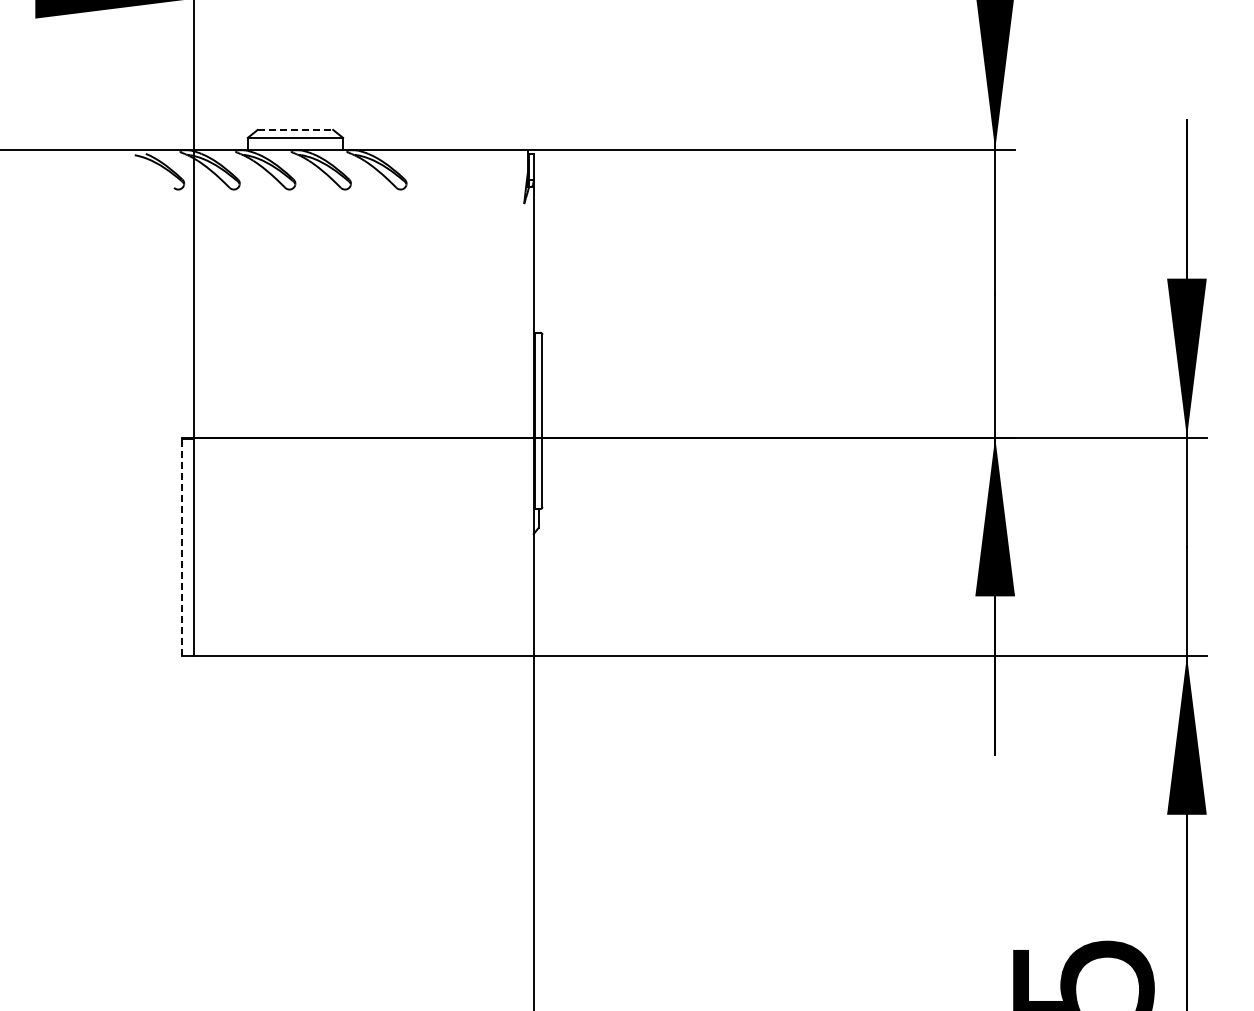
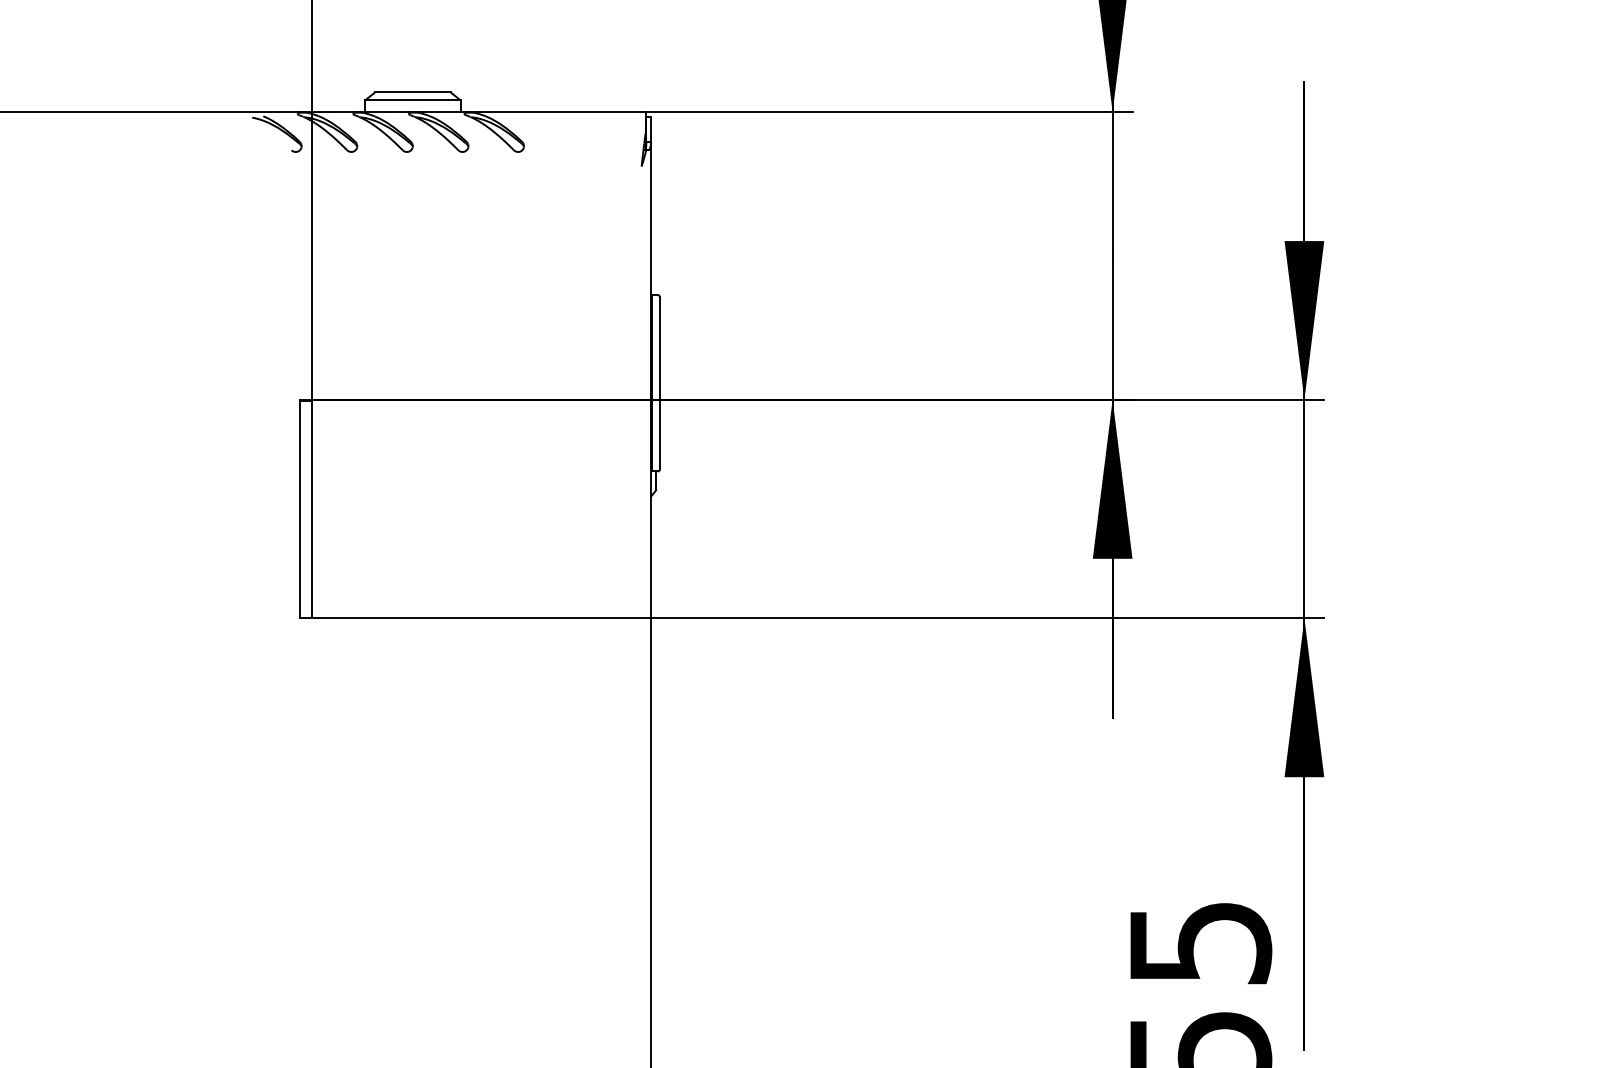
line: (295, 130) -> (412, 92), dashed -> solid
line: (182, 546) -> (299, 508), dashed -> solid

